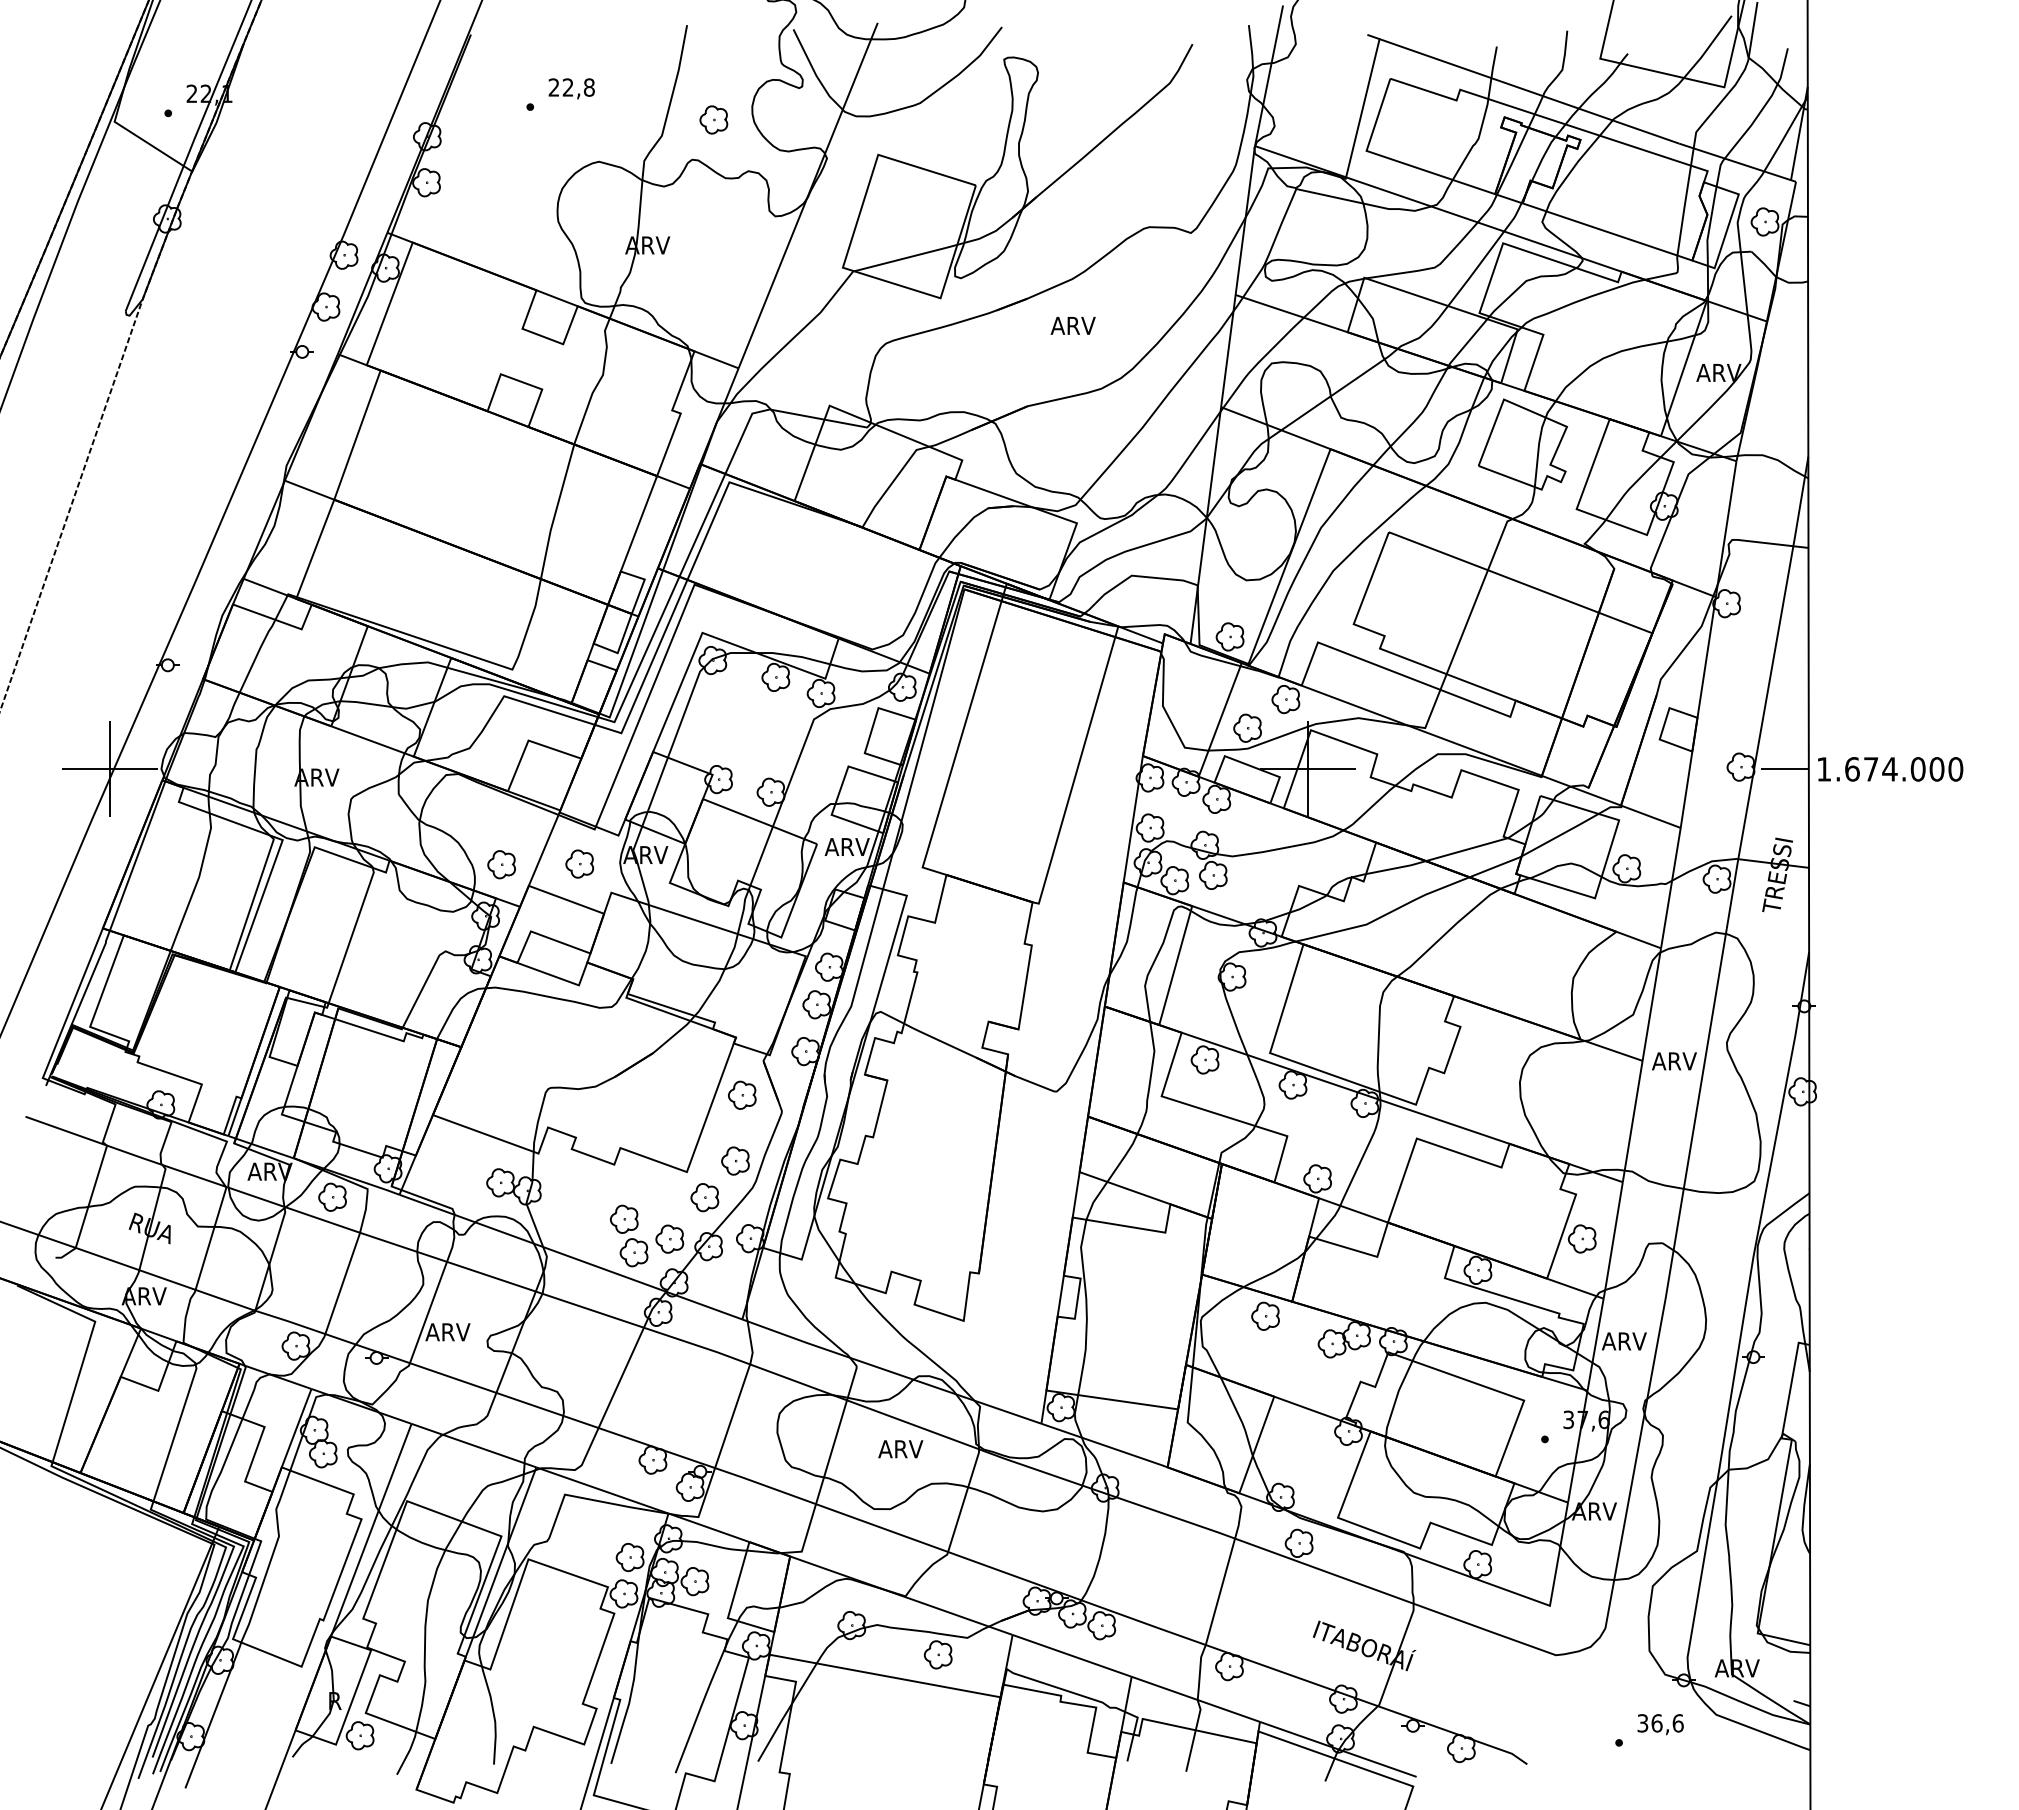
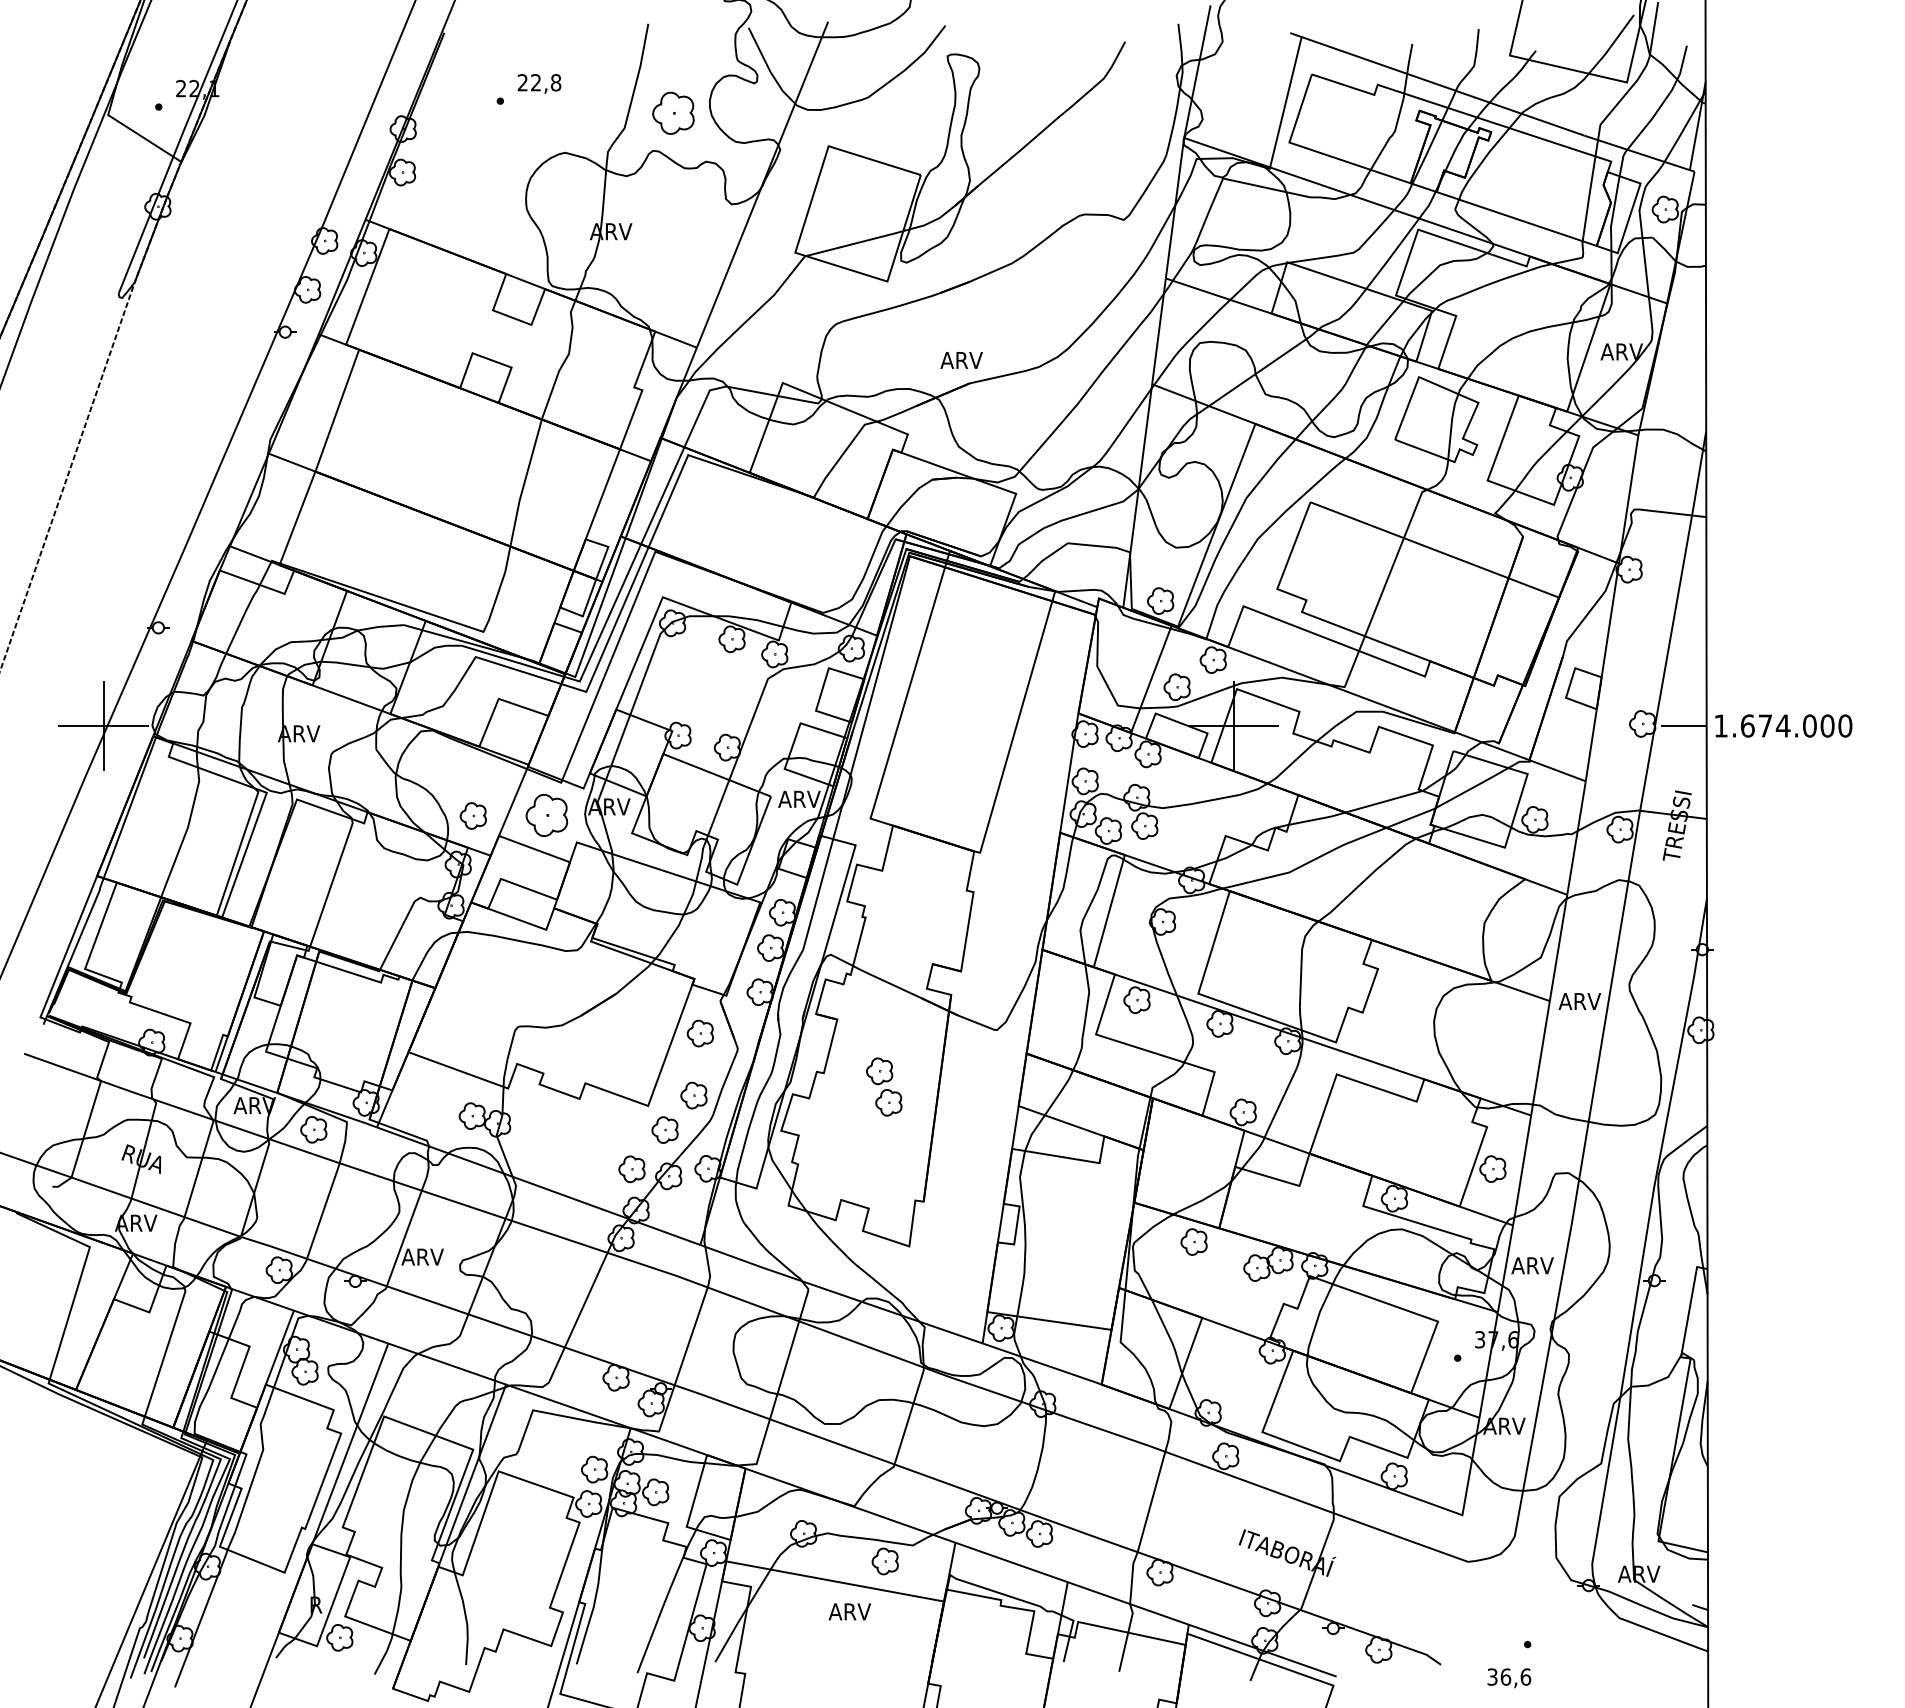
part: (713, 119) -> (673, 112), size x1.6
text: (1072, 325) -> (960, 360), moved
part: (579, 863) -> (546, 814), size x1.6
part: (629, 1235) -> (884, 1086), moved
text: (900, 1449) -> (849, 1612), moved
text: (1660, 1724) -> (1509, 1678), moved

